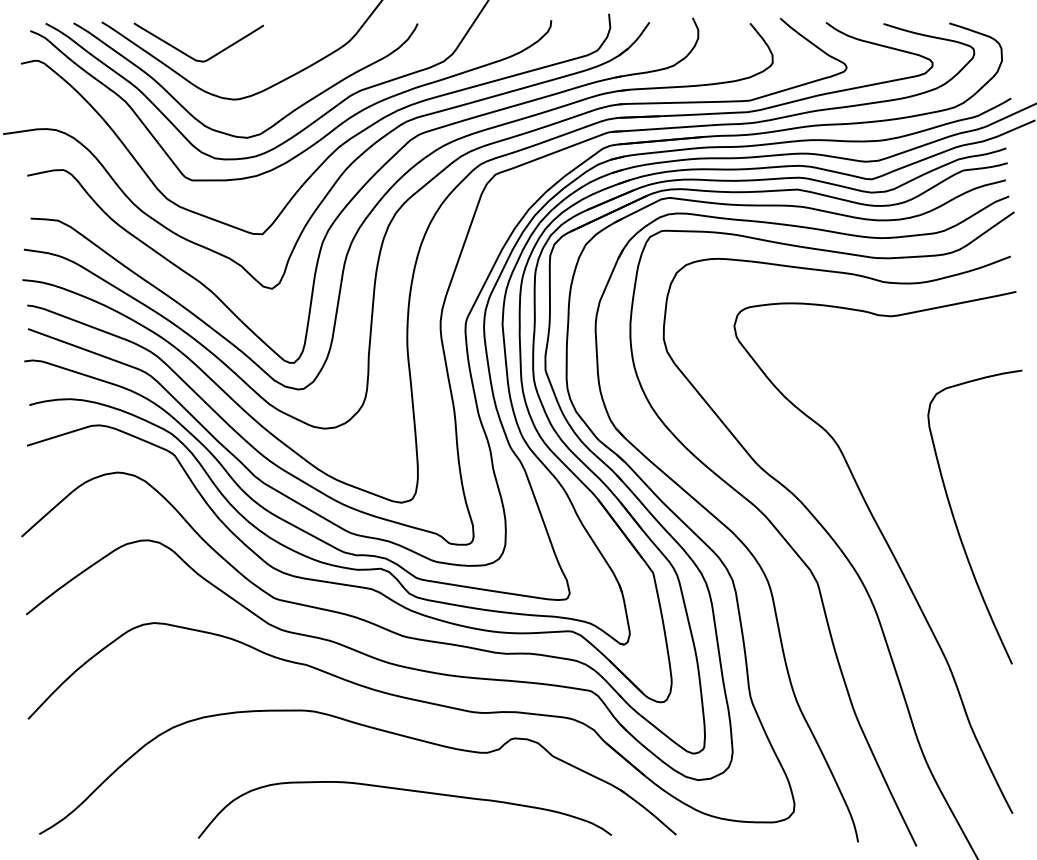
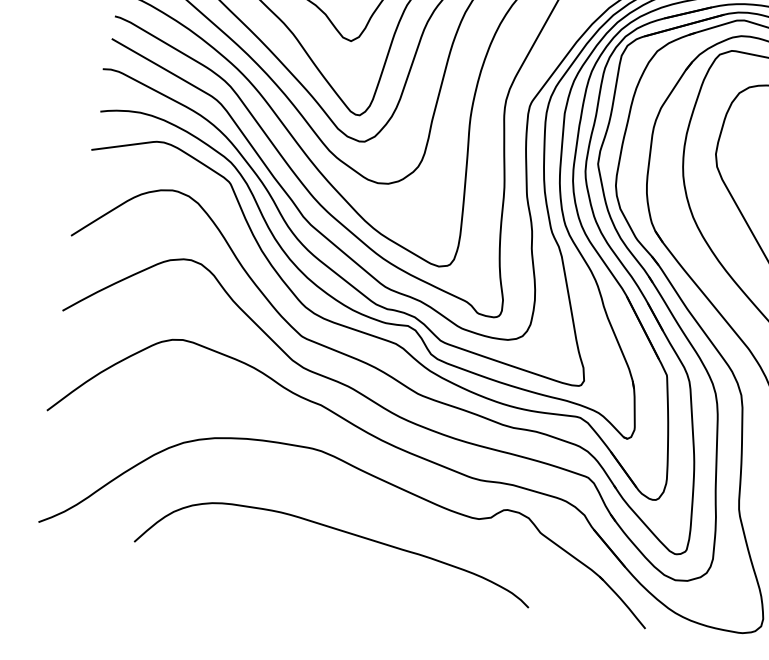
curve: (408, 791) -> (342, 532), moved

